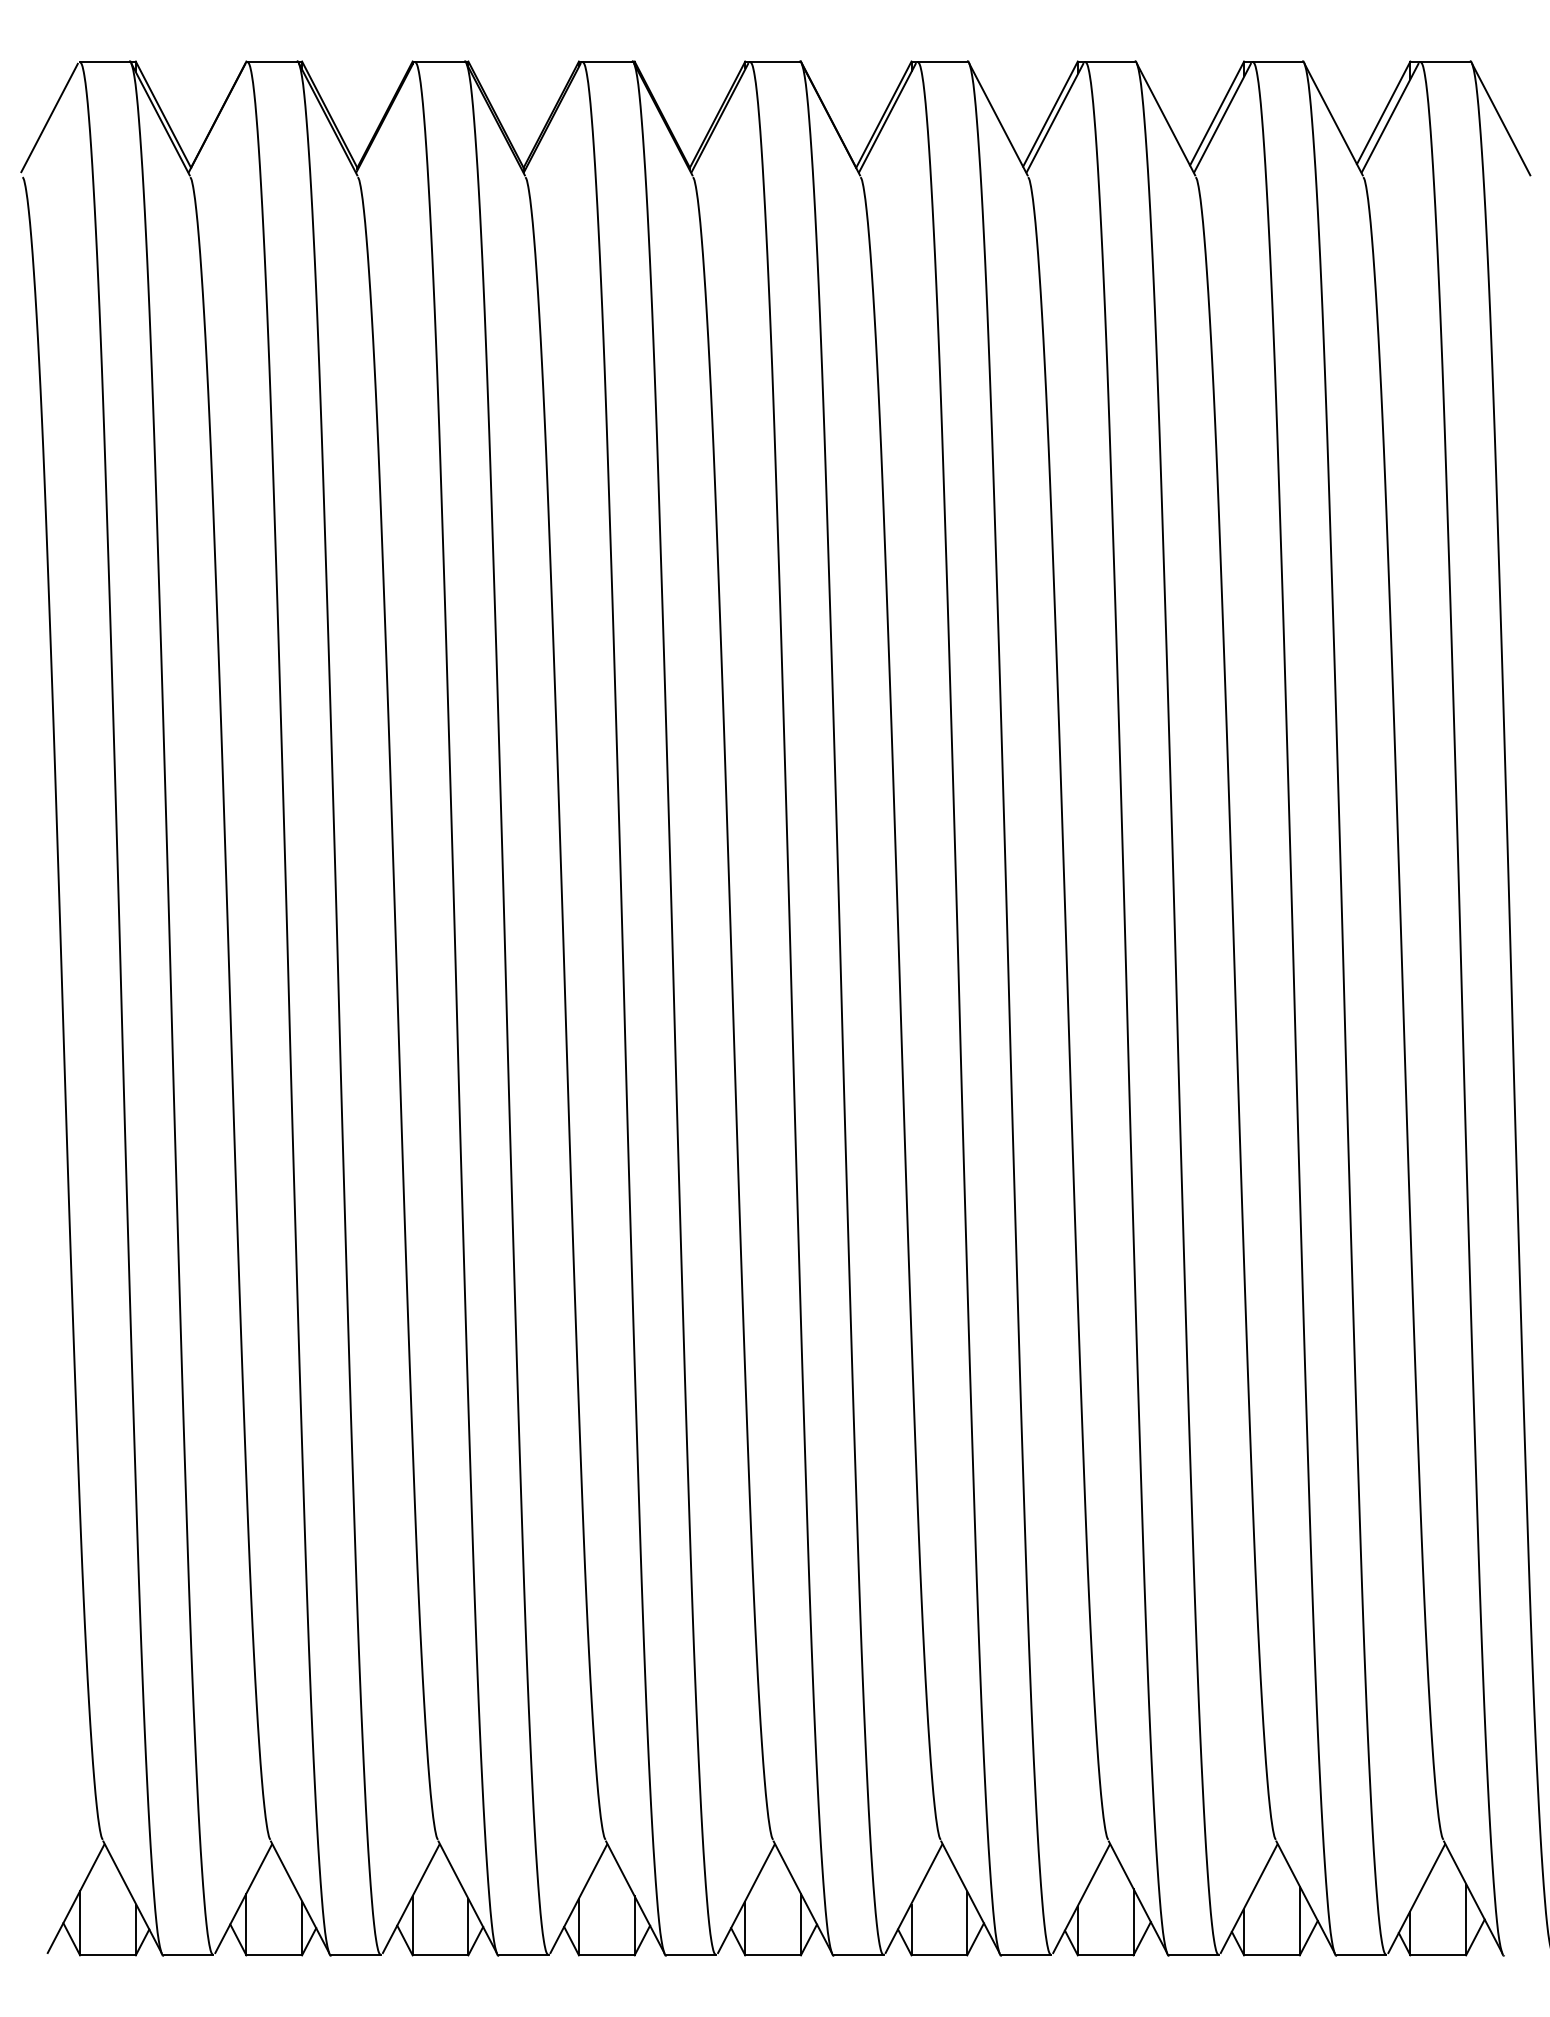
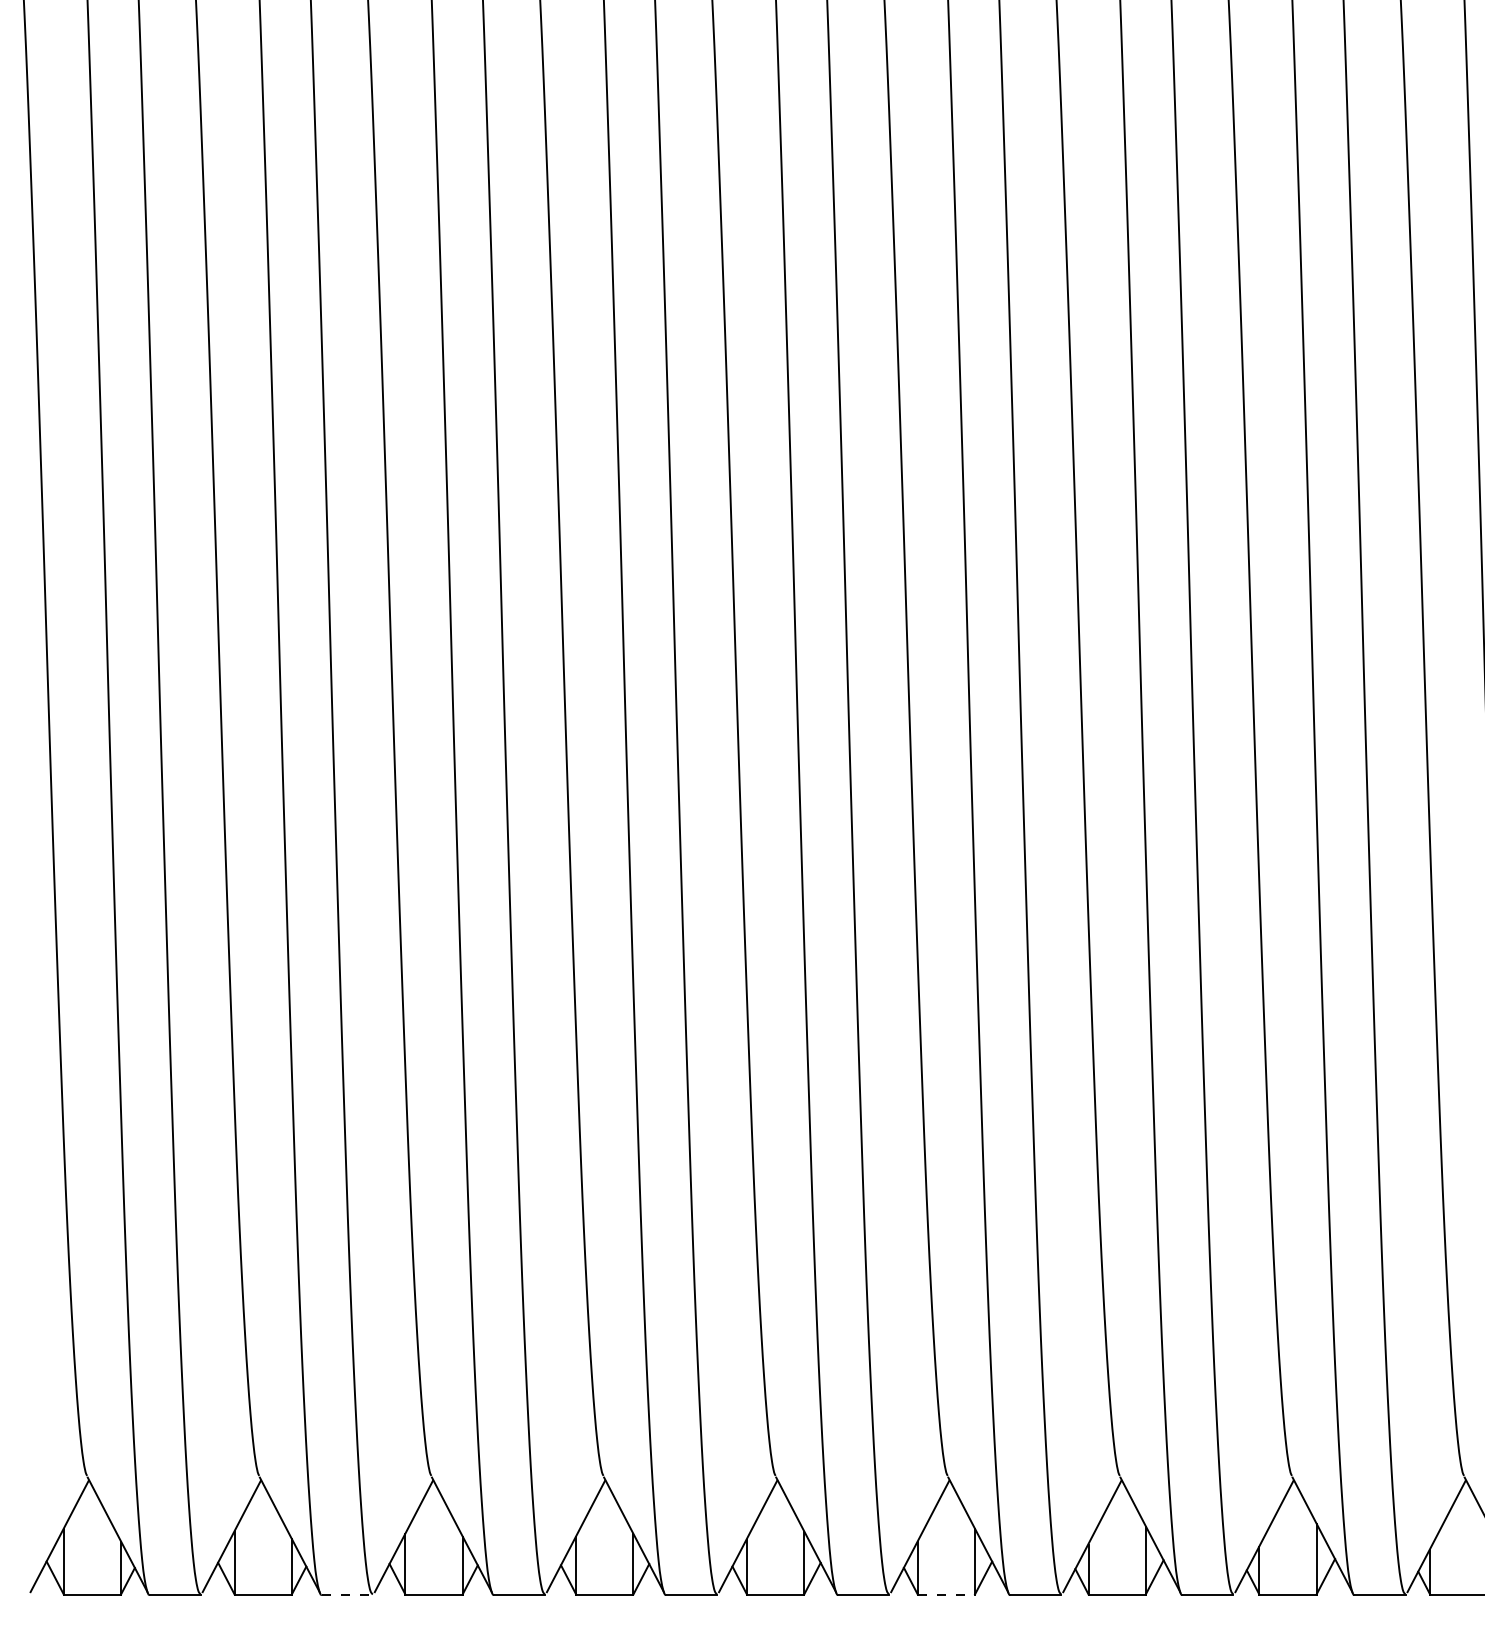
line: (356, 1955) -> (347, 1594), solid -> dashed
line: (939, 1955) -> (946, 1594), solid -> dashed

